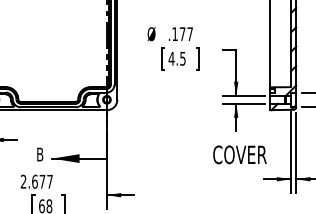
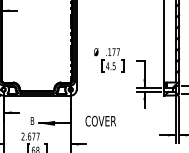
text: (239, 153) -> (100, 120), moved

